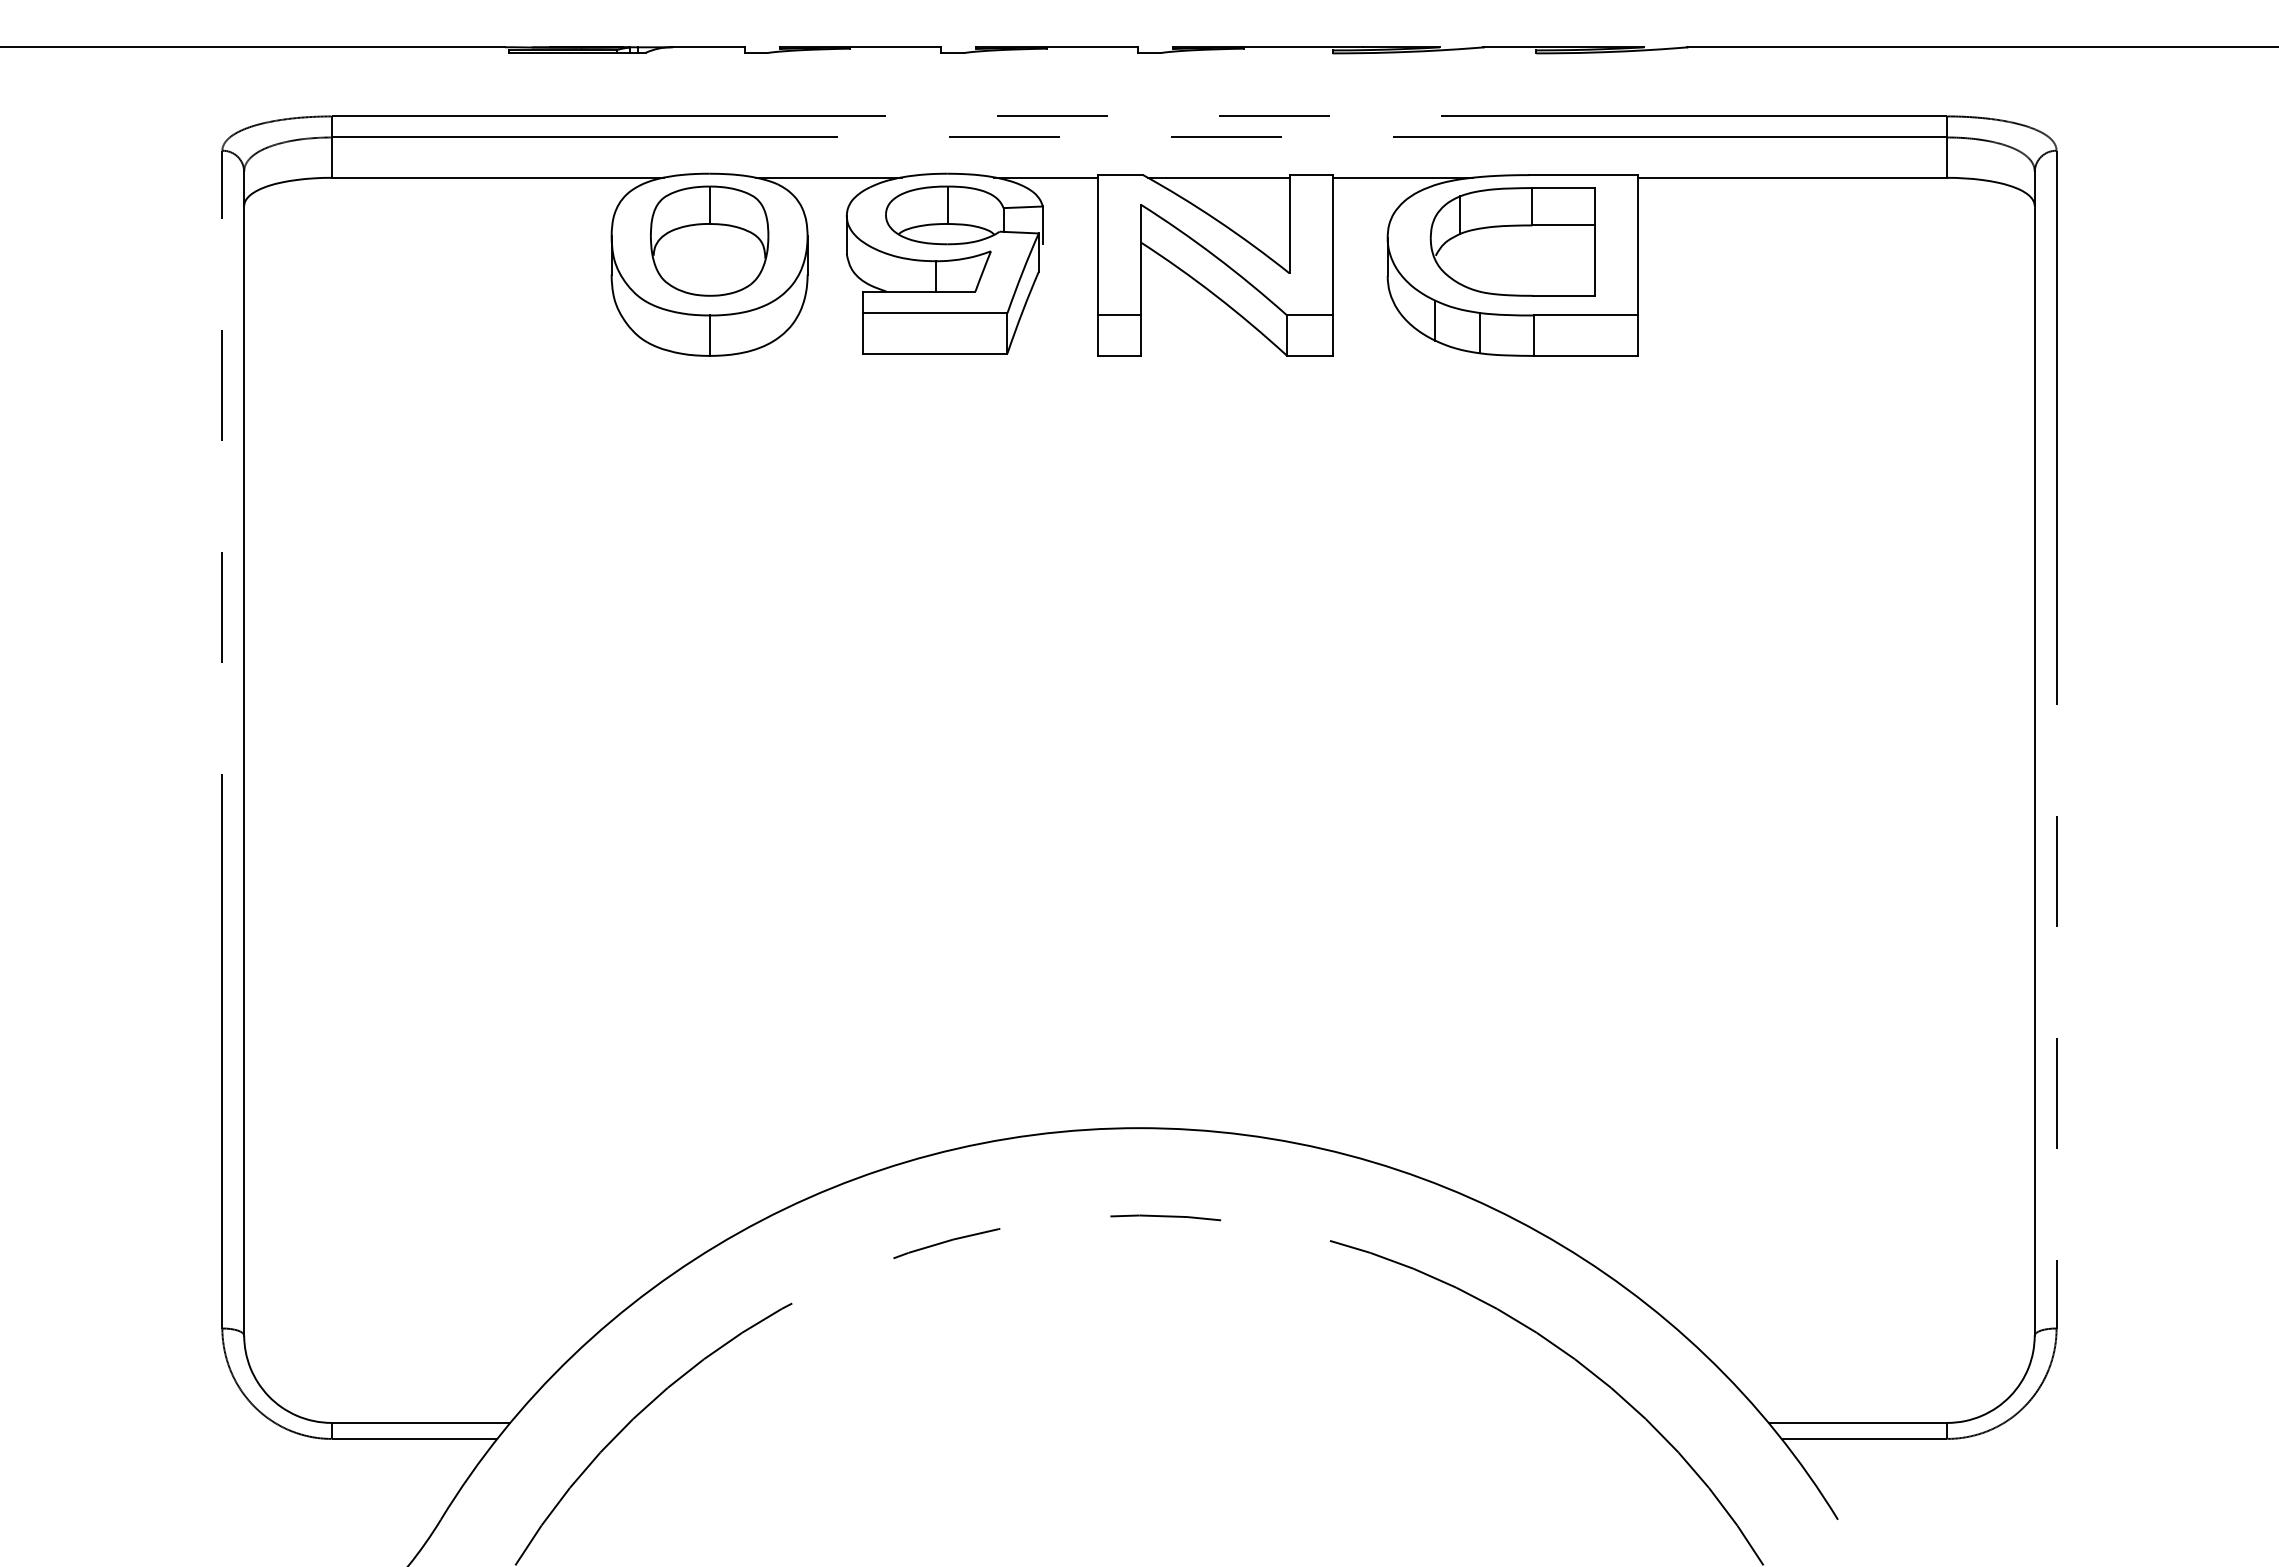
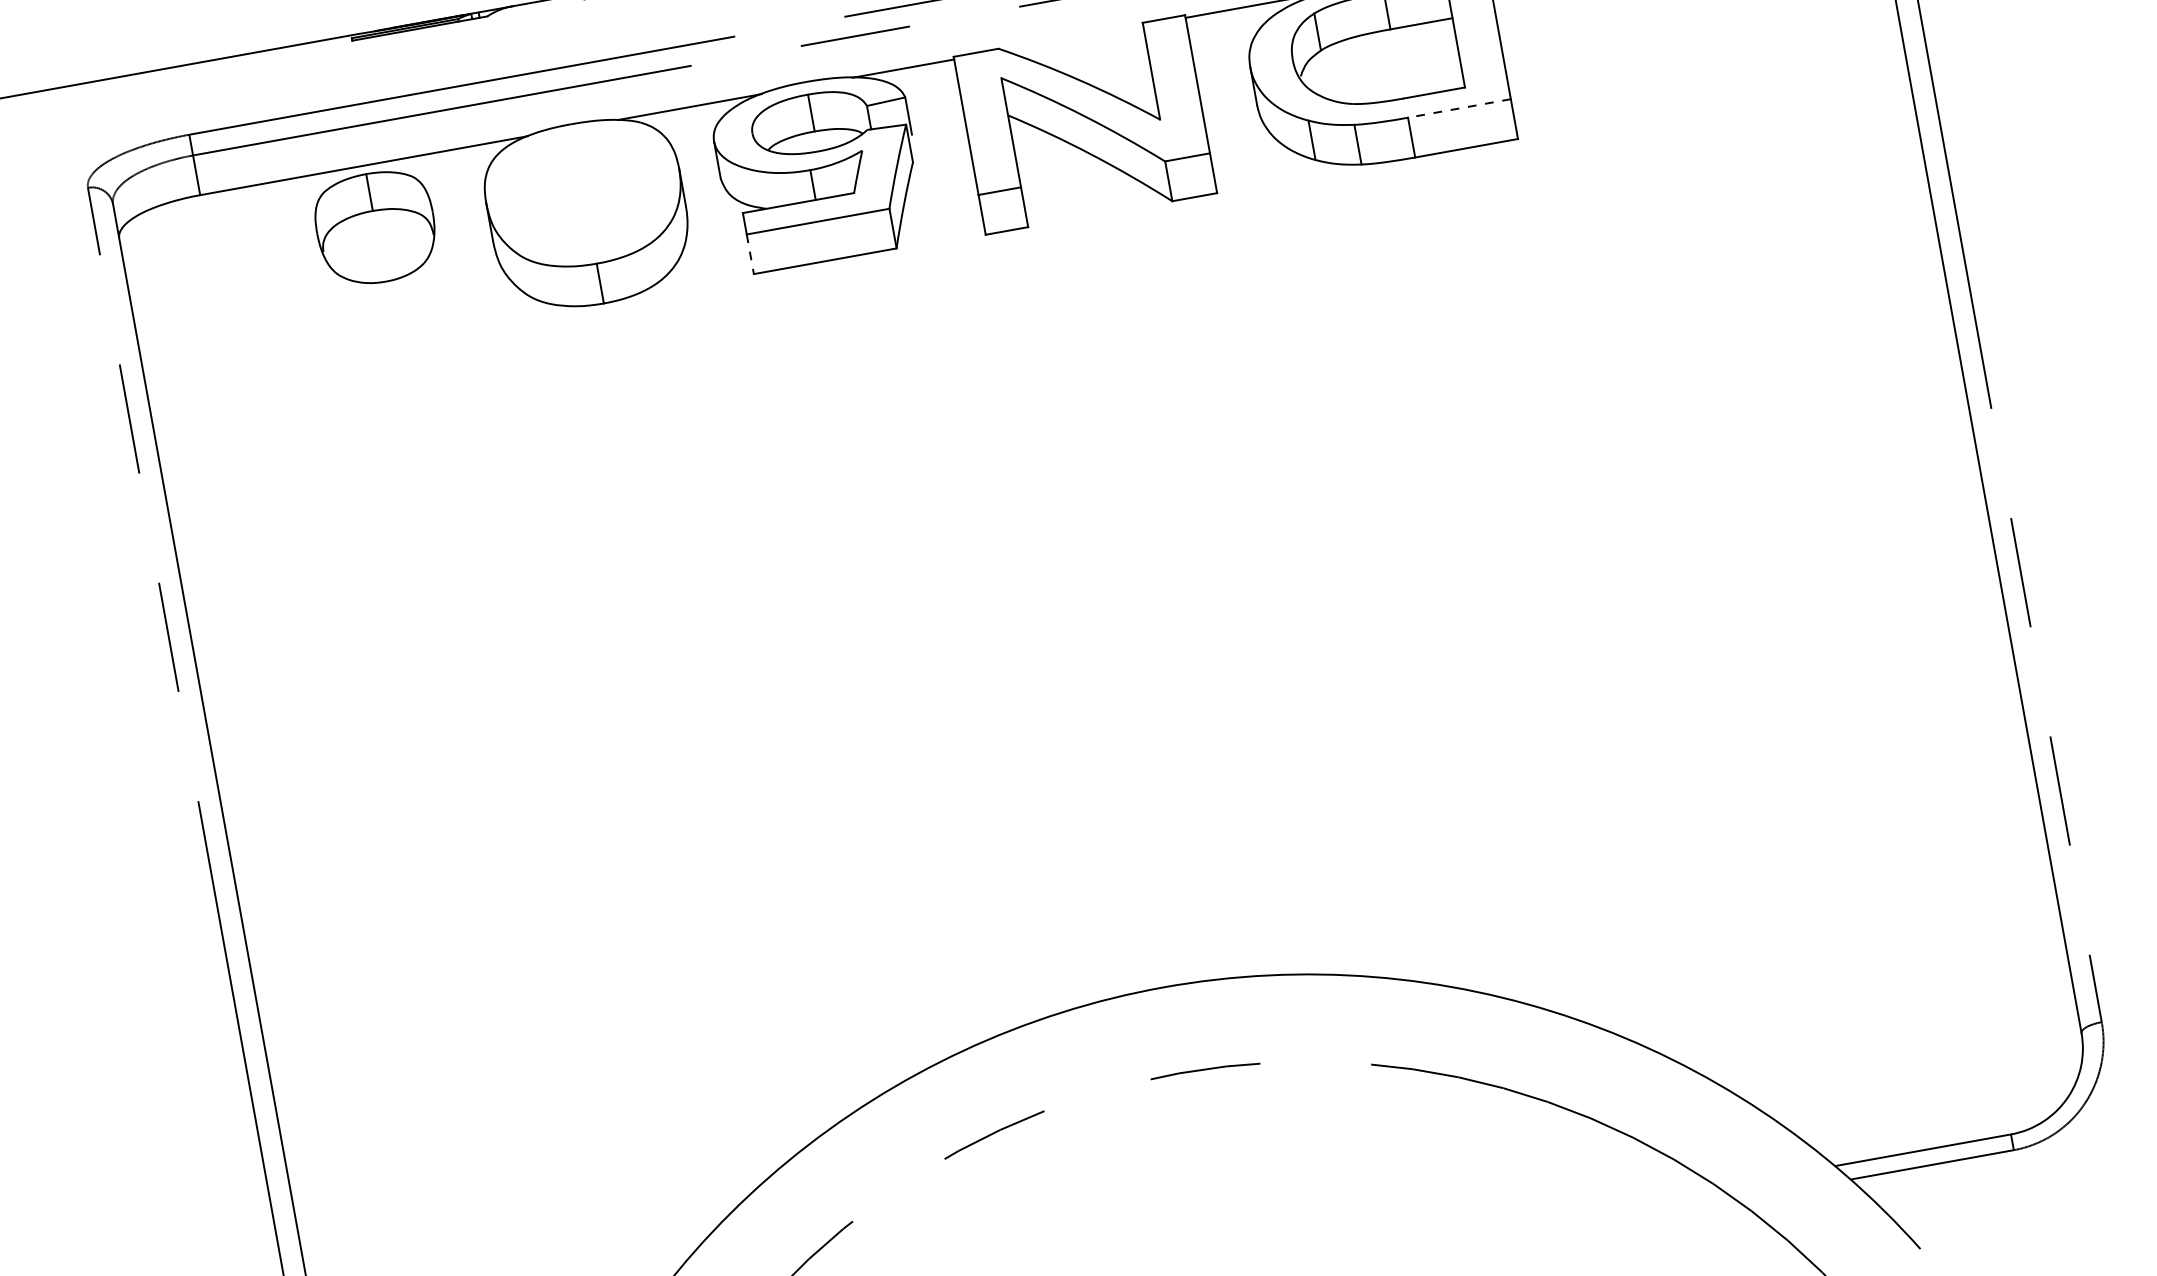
line: (1218, 177) -> (1073, 37), removed
part: (709, 240) -> (375, 227), moved
line: (1585, 315) -> (1458, 108), solid -> dashed
line: (862, 333) -> (750, 254), solid -> dashed

